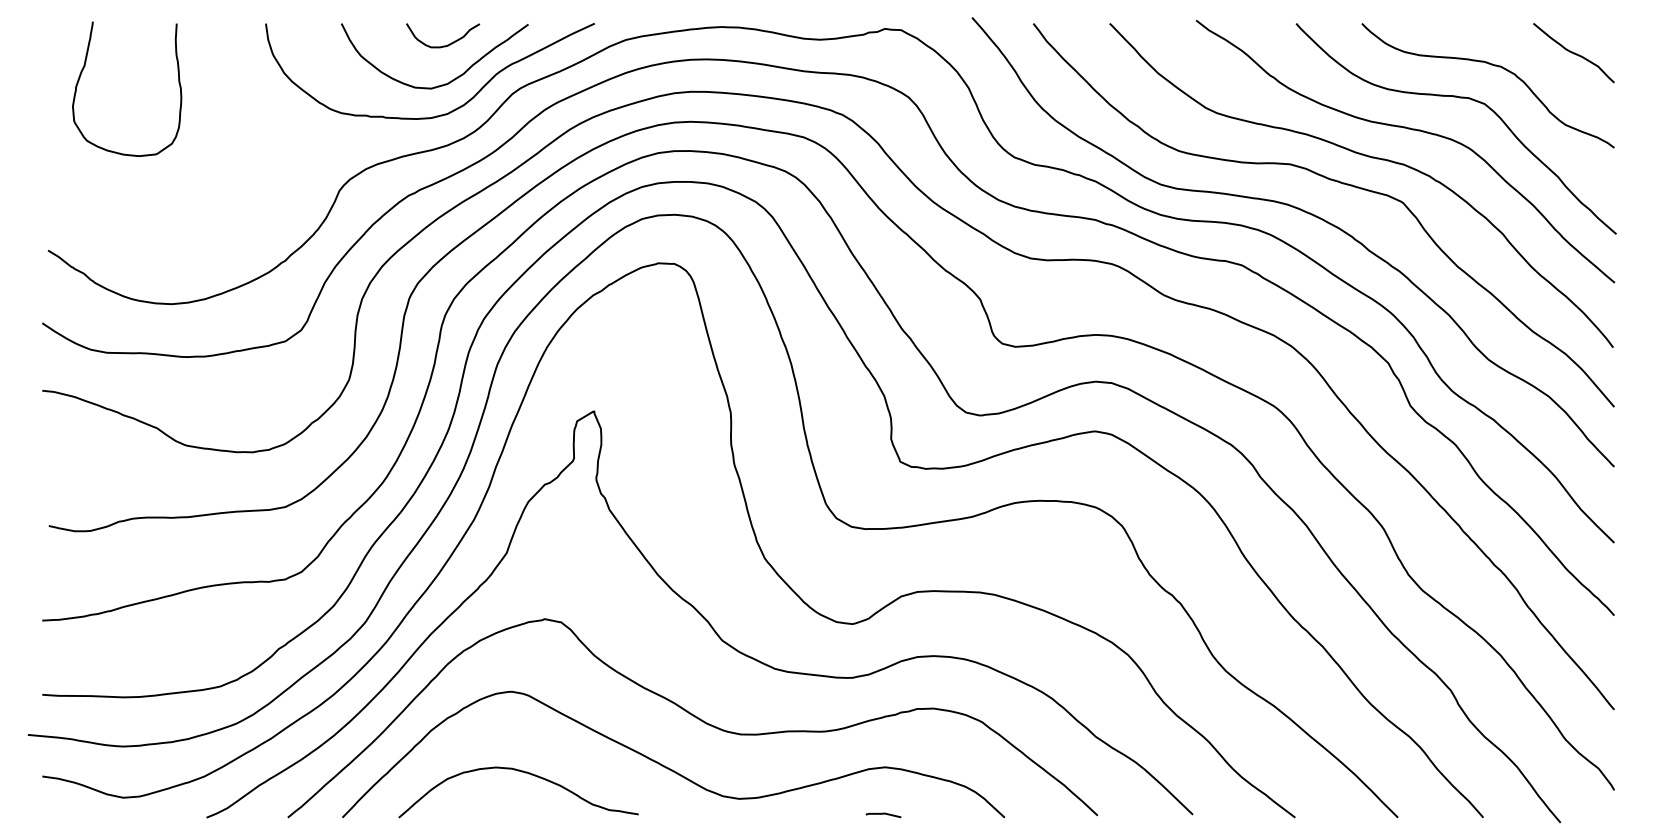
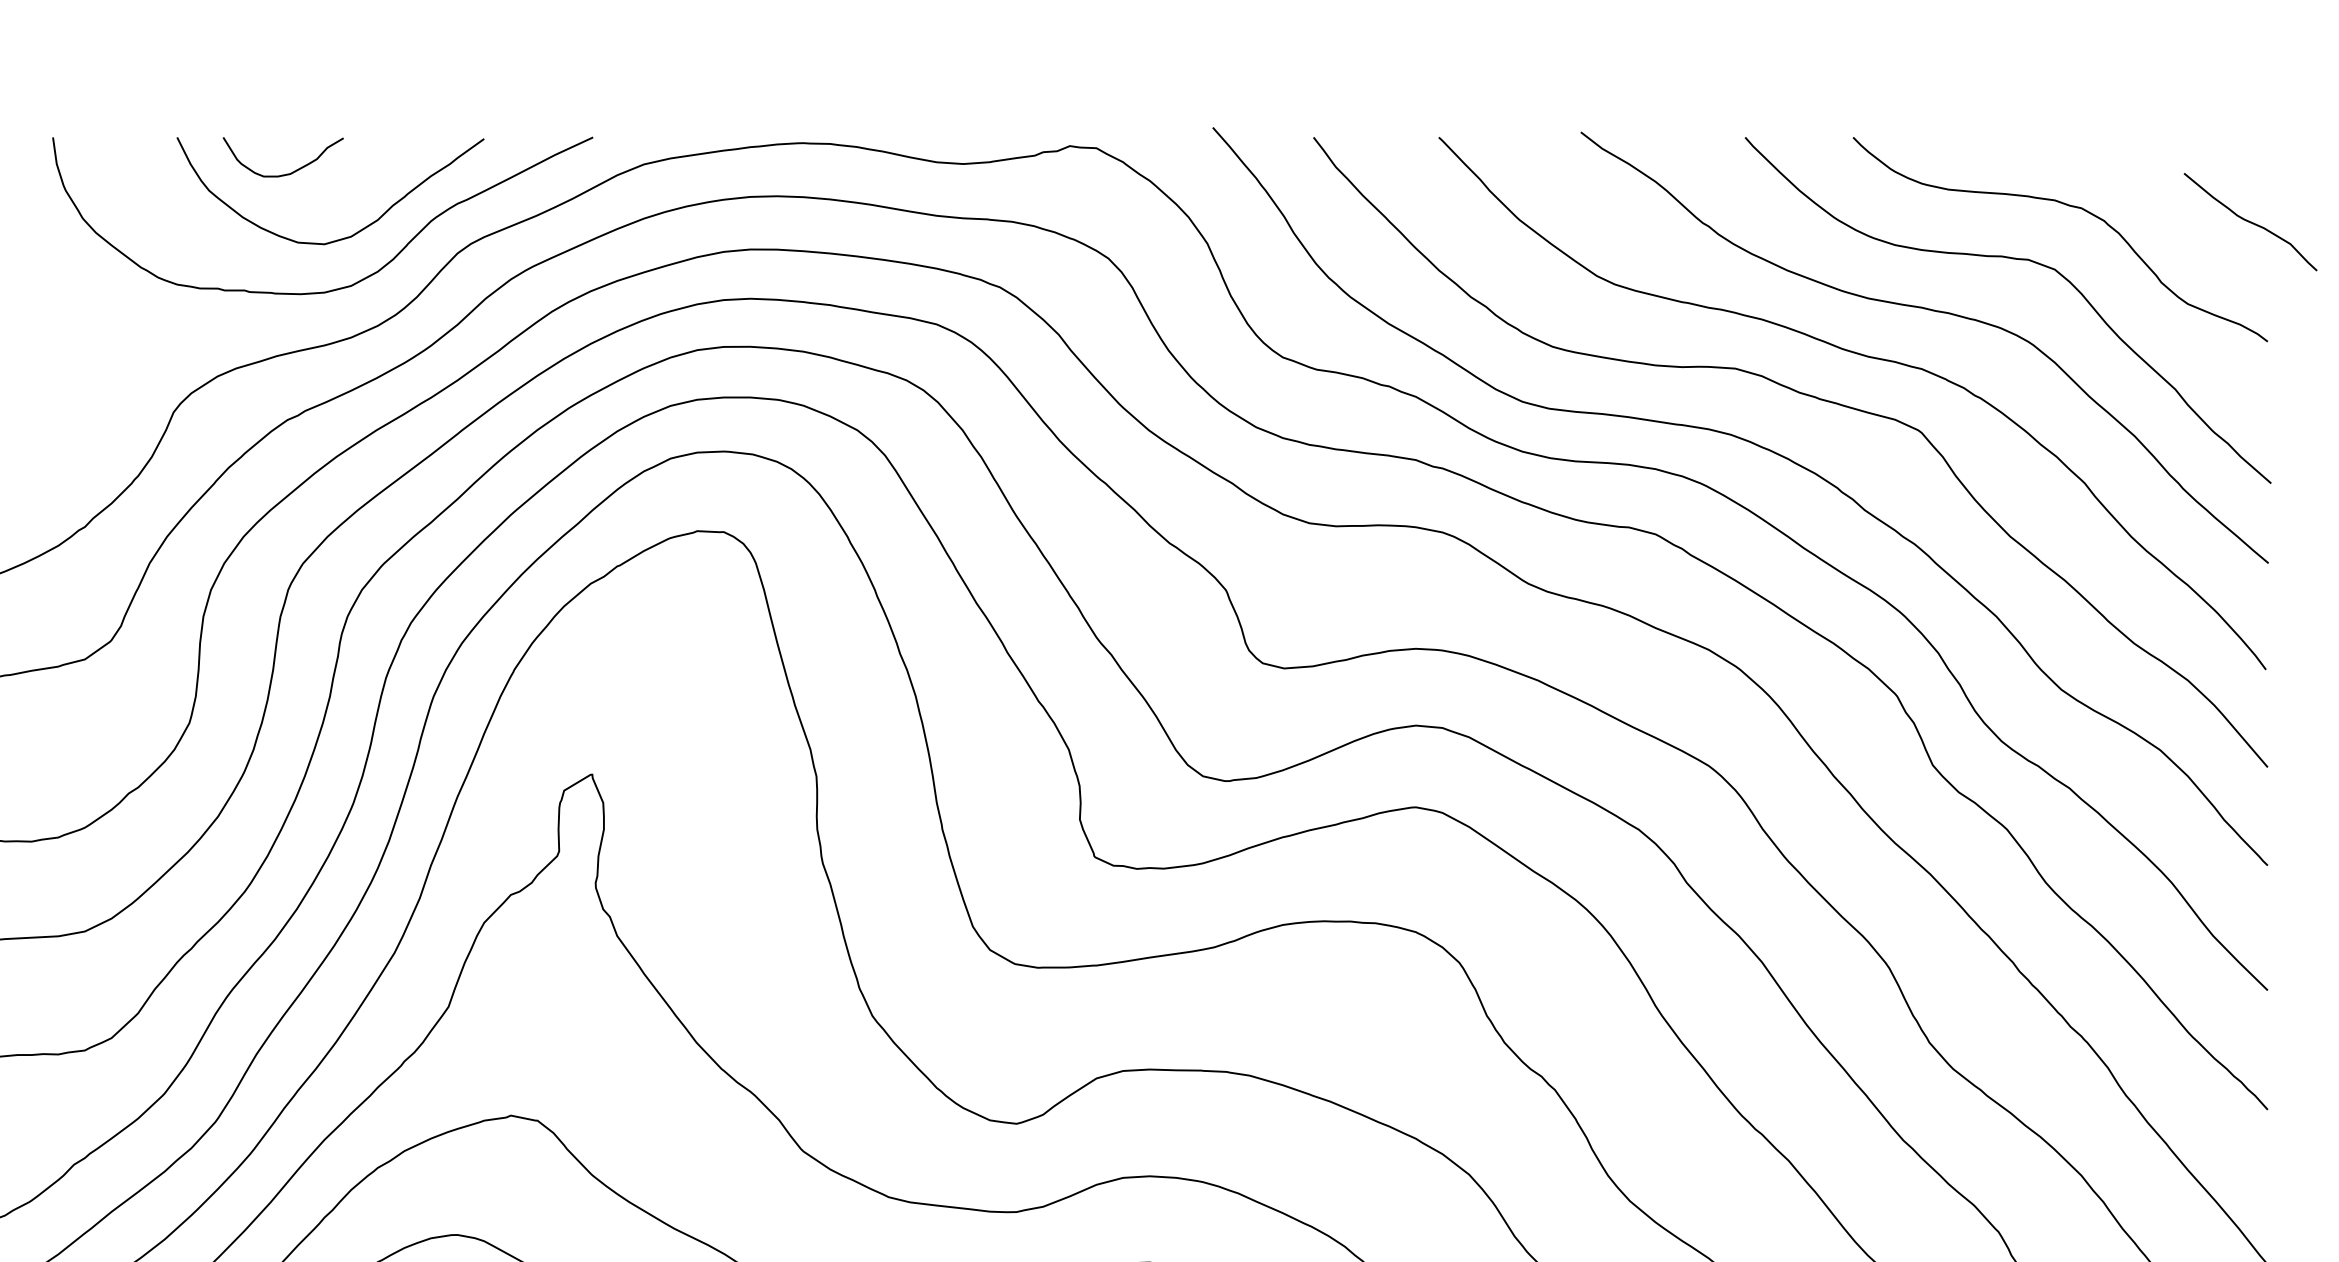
curve: (447, 44) -> (290, 171), moved
curve: (1573, 53) -> (2249, 222), moved

